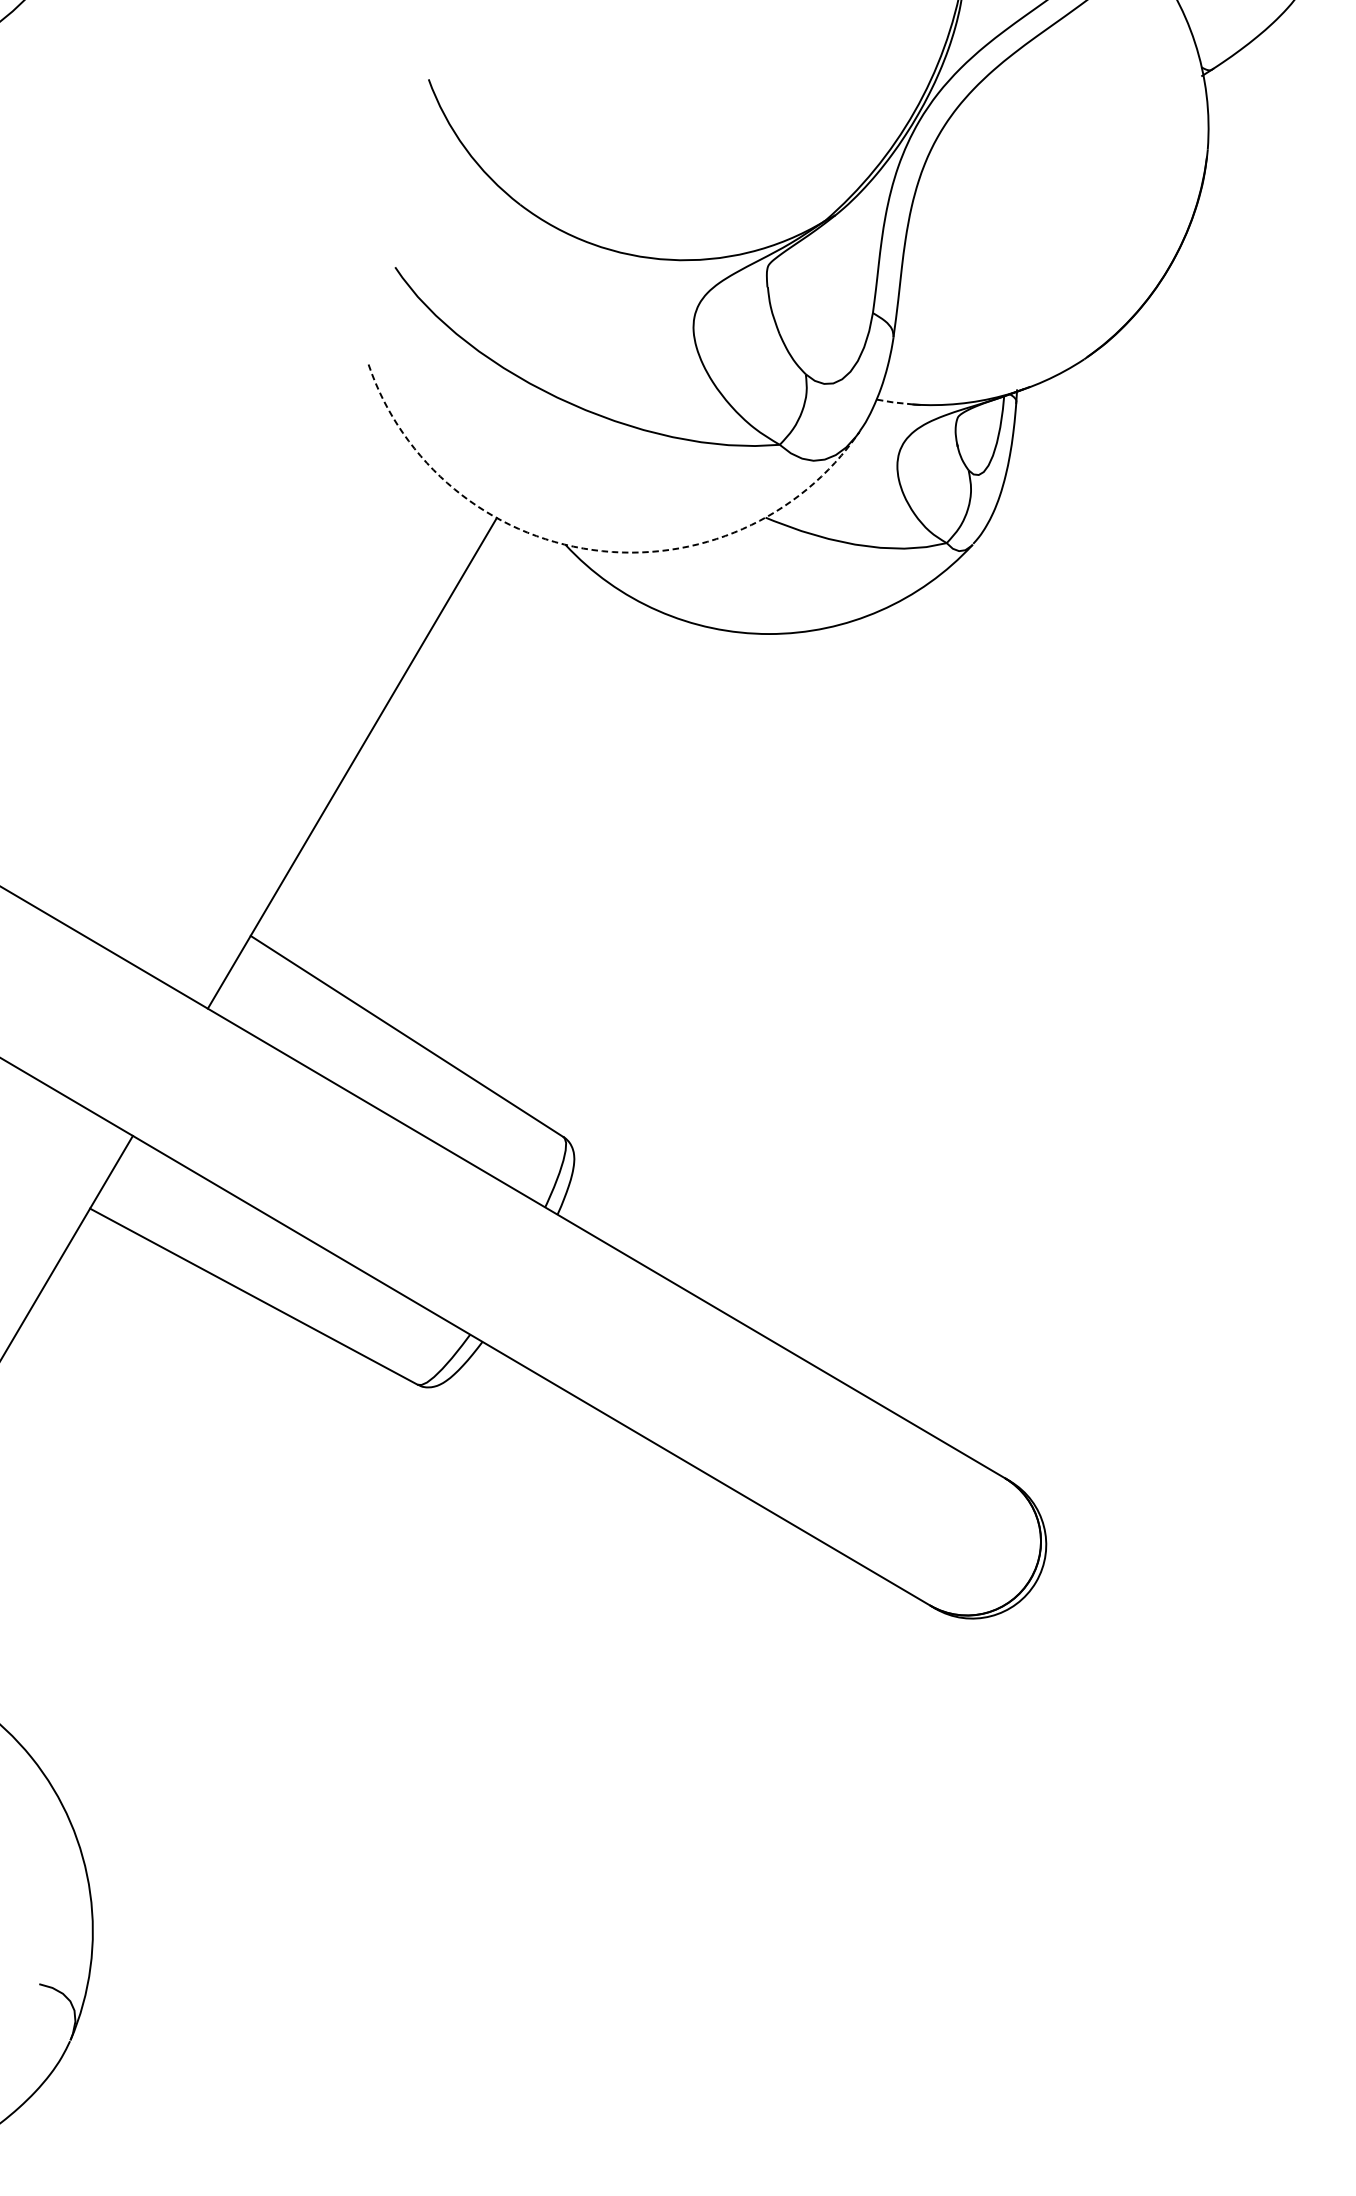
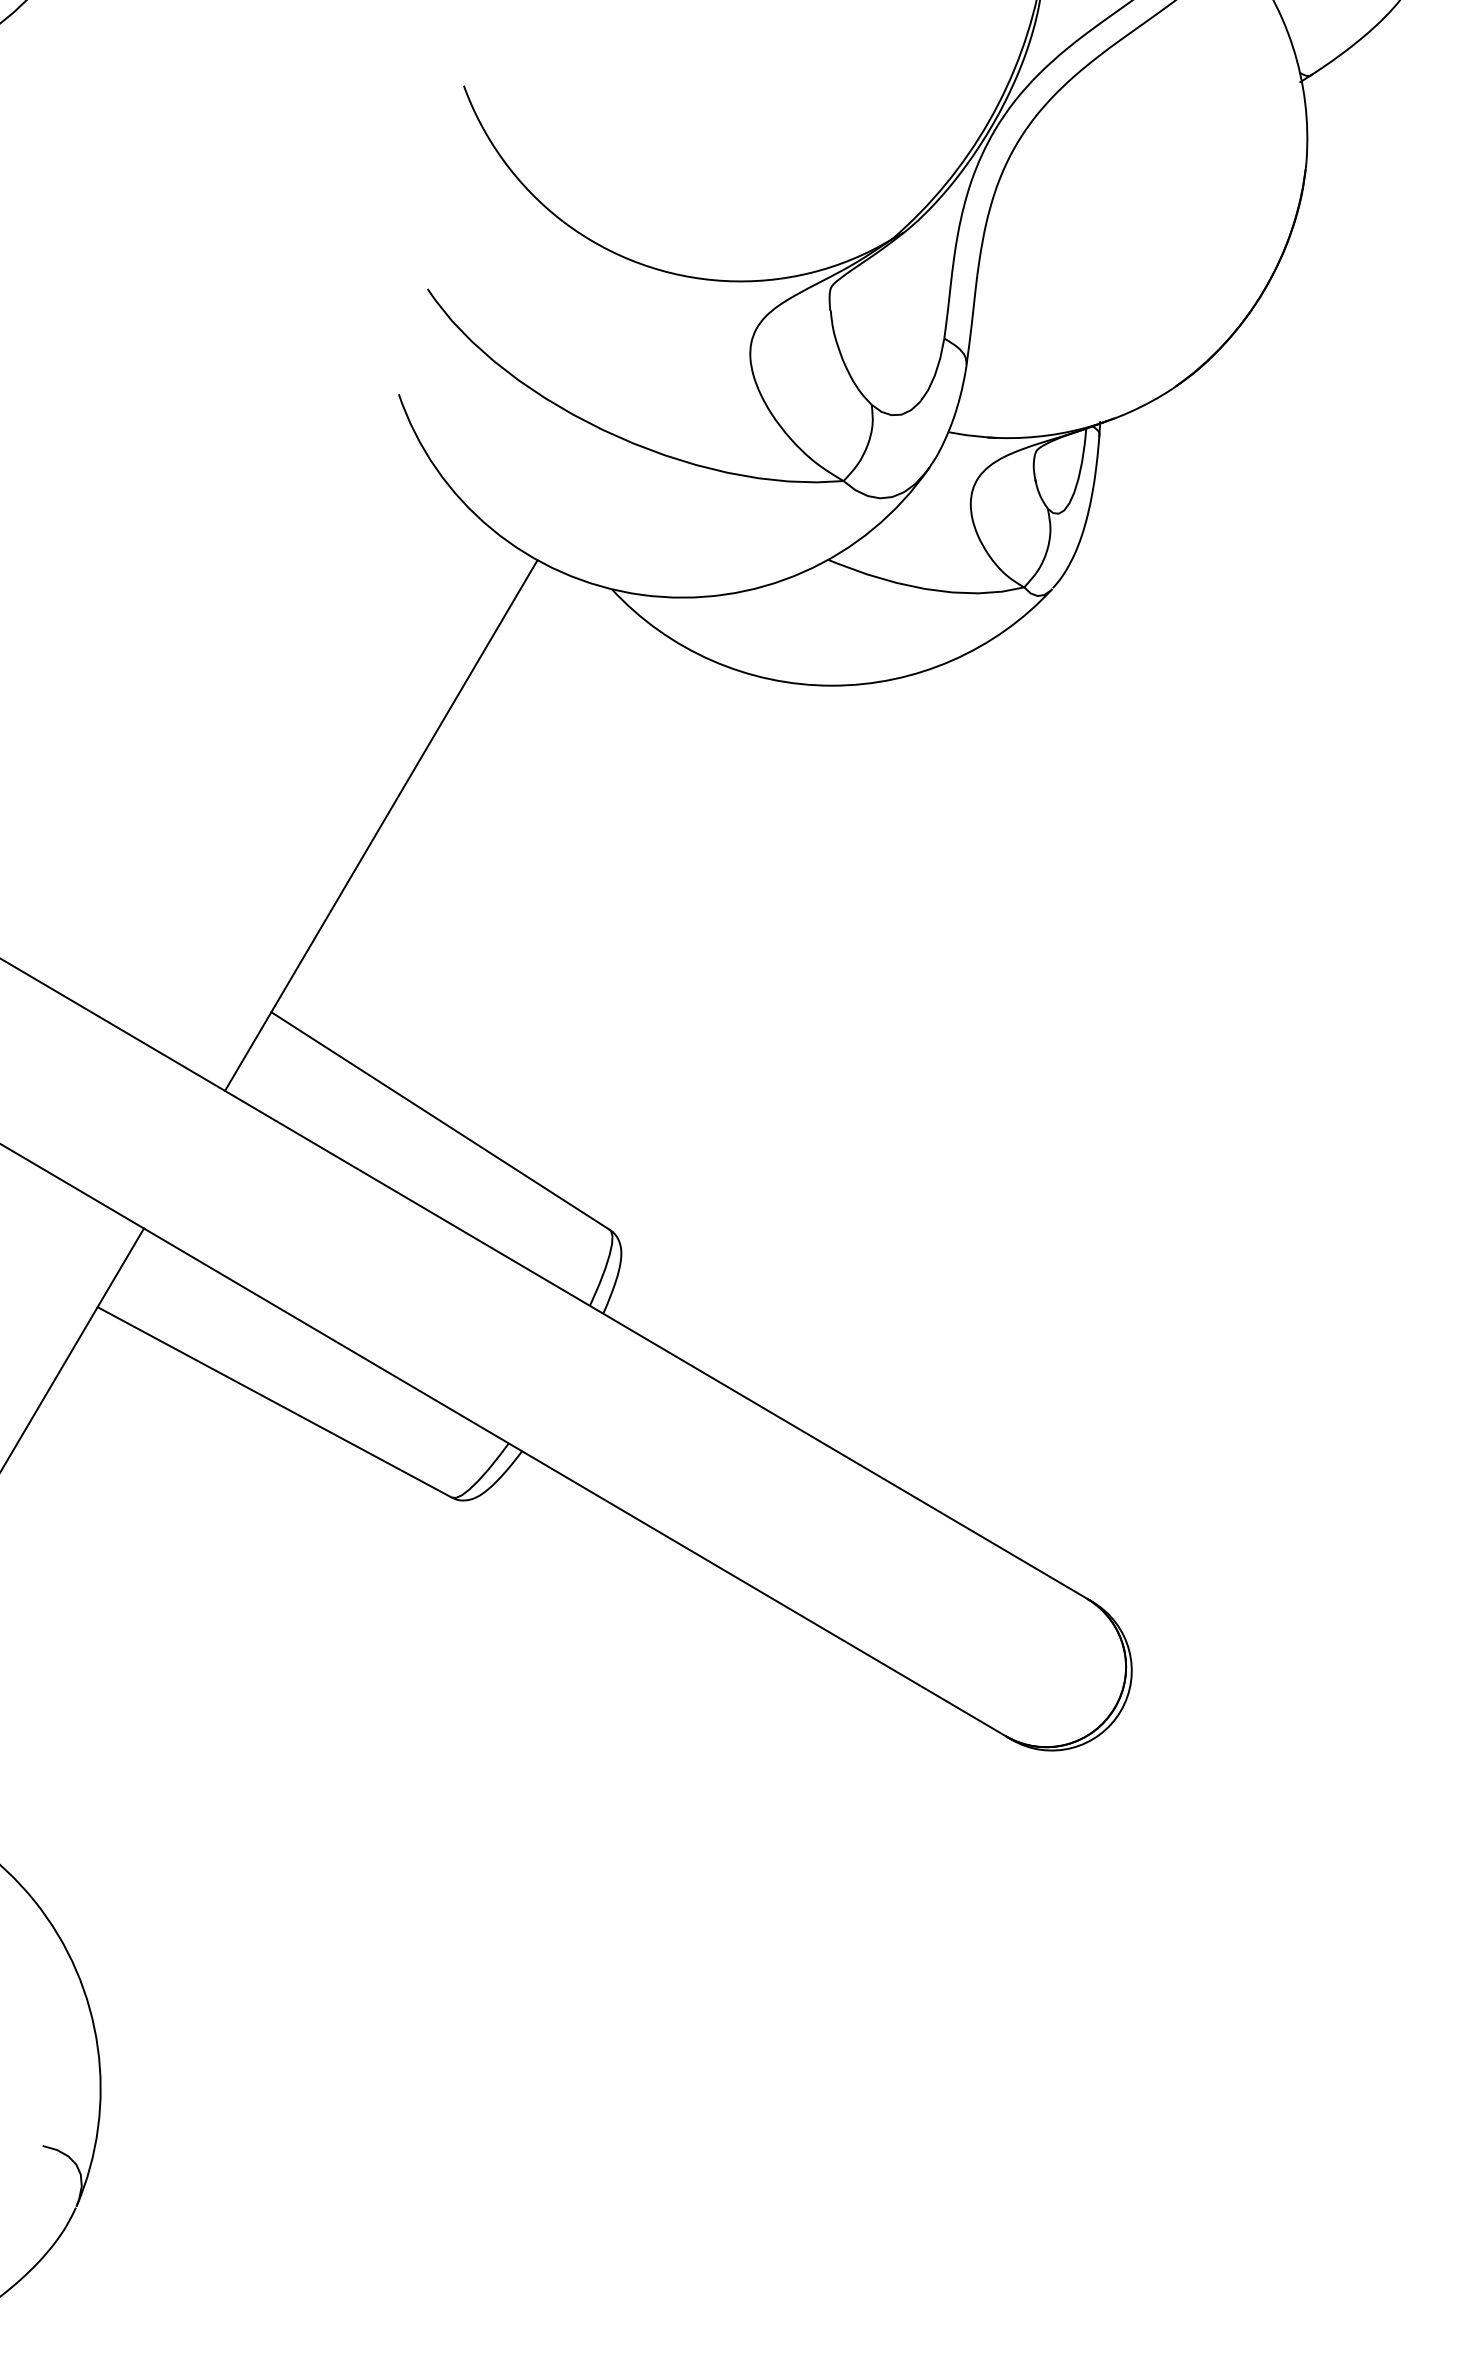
line: (895, 402) -> (968, 435), dashed -> solid
arc: (592, 549) -> (641, 594), dashed -> solid

